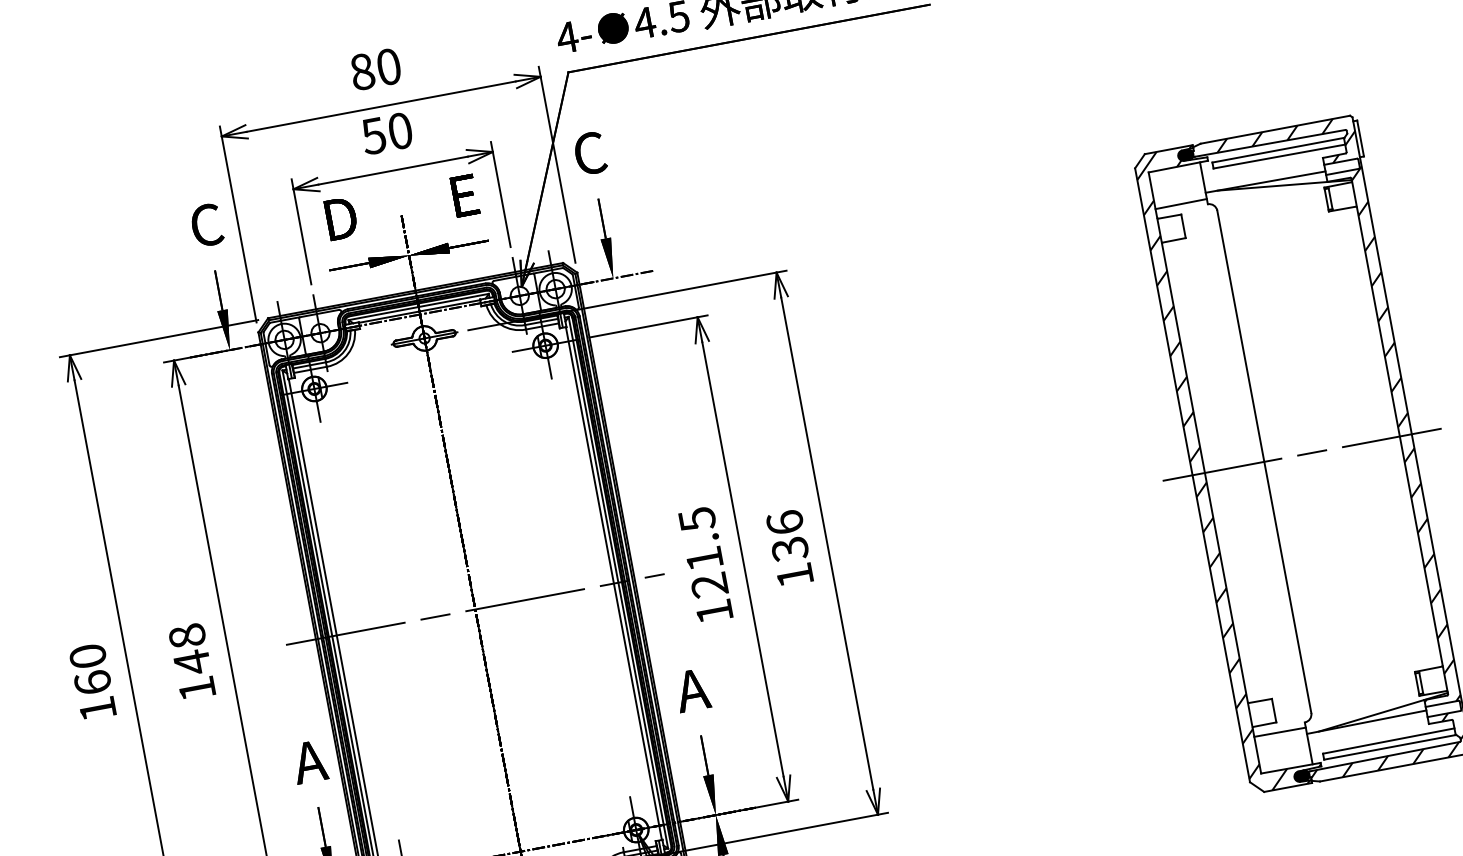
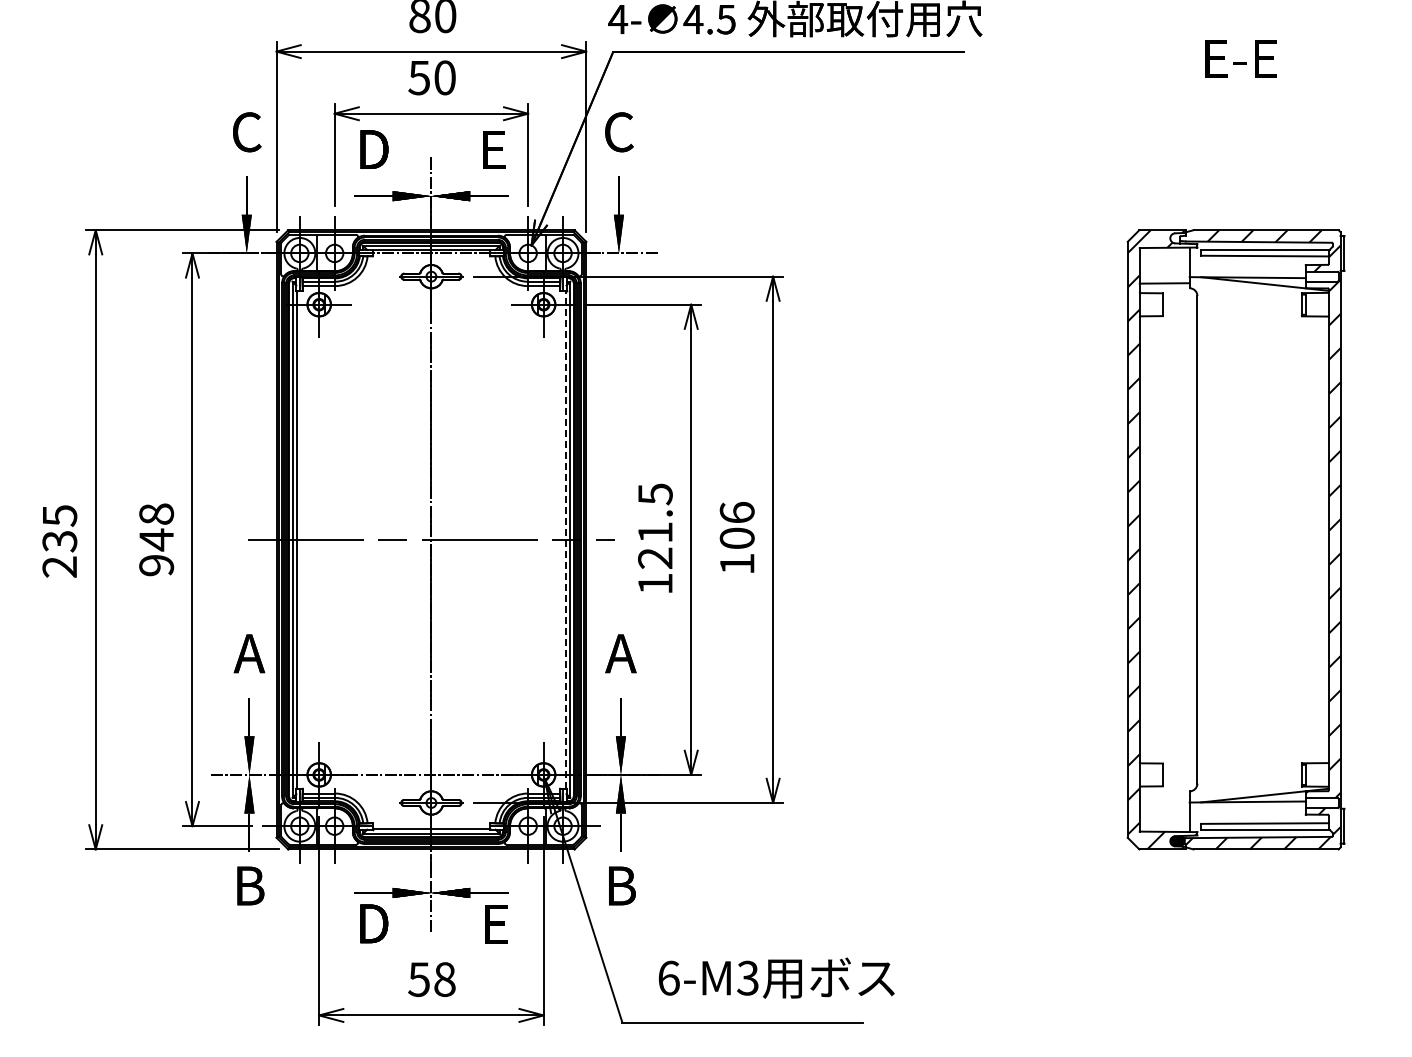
fill: (1185, 155) -> (1177, 238), removed
line: (1301, 454) -> (1233, 539), removed
text: (789, 549) -> (736, 538), 136 -> 106
line: (613, 583) -> (565, 539), solid -> dashed
text: (92, 682) -> (59, 541), 160 -> 235
text: (197, 688) -> (156, 565), 148 -> 948
line: (1279, 732) -> (1164, 796), removed

